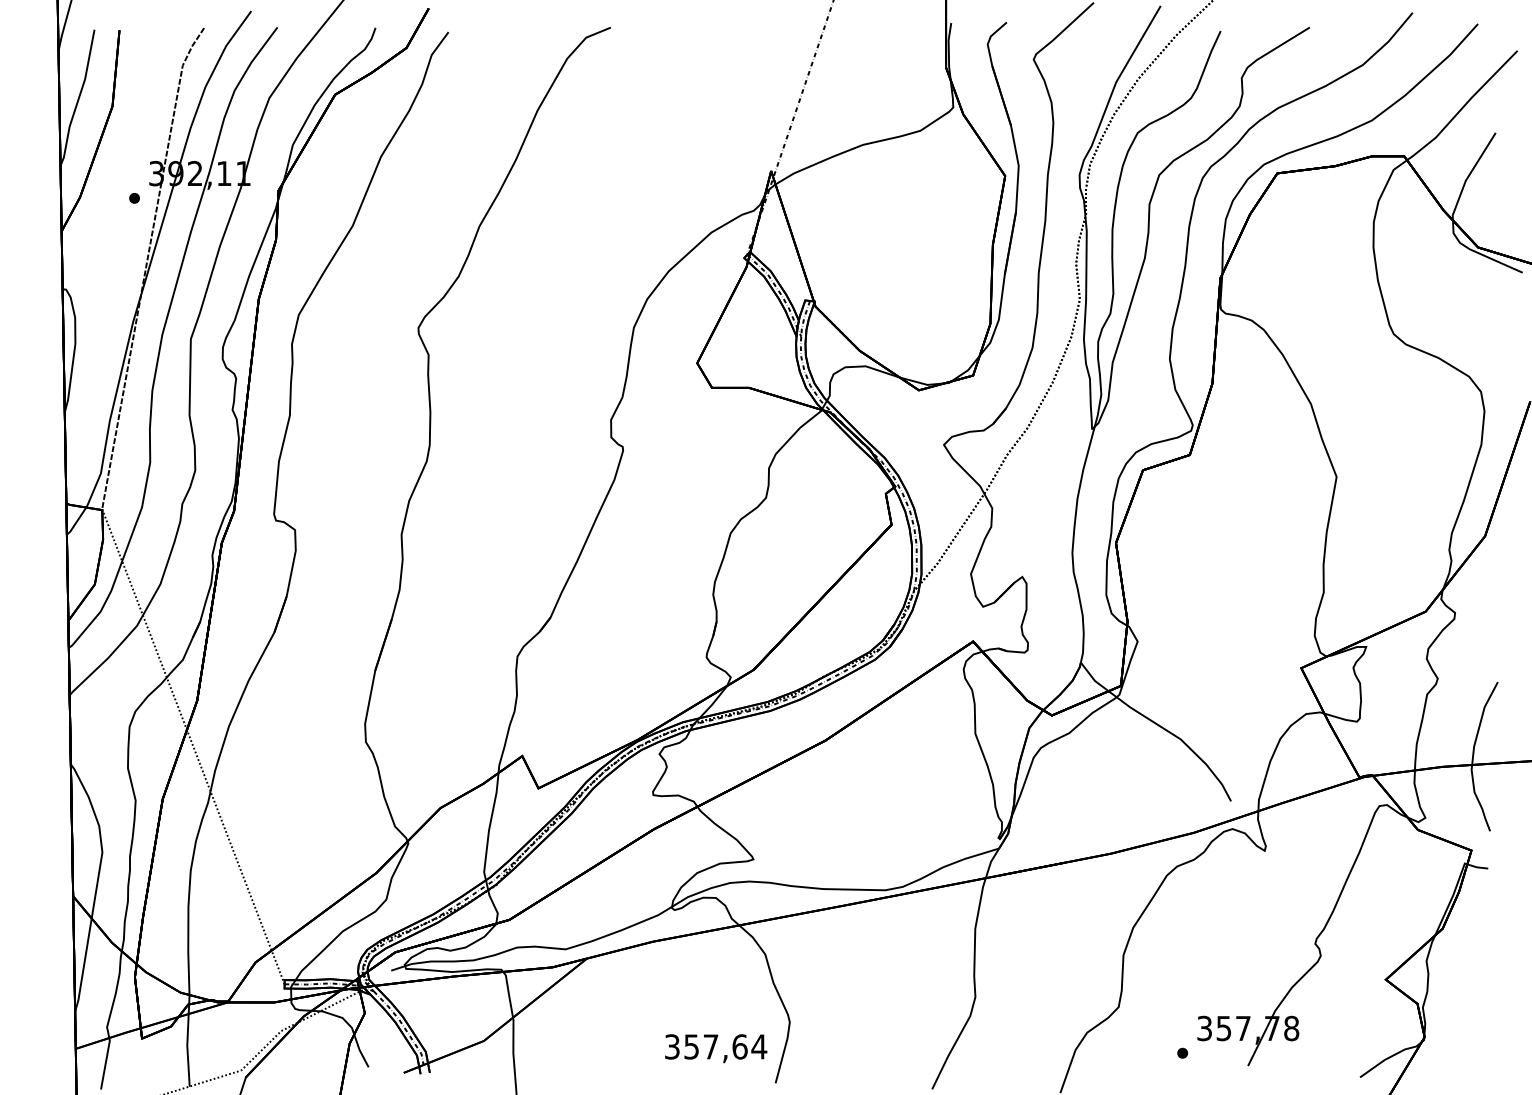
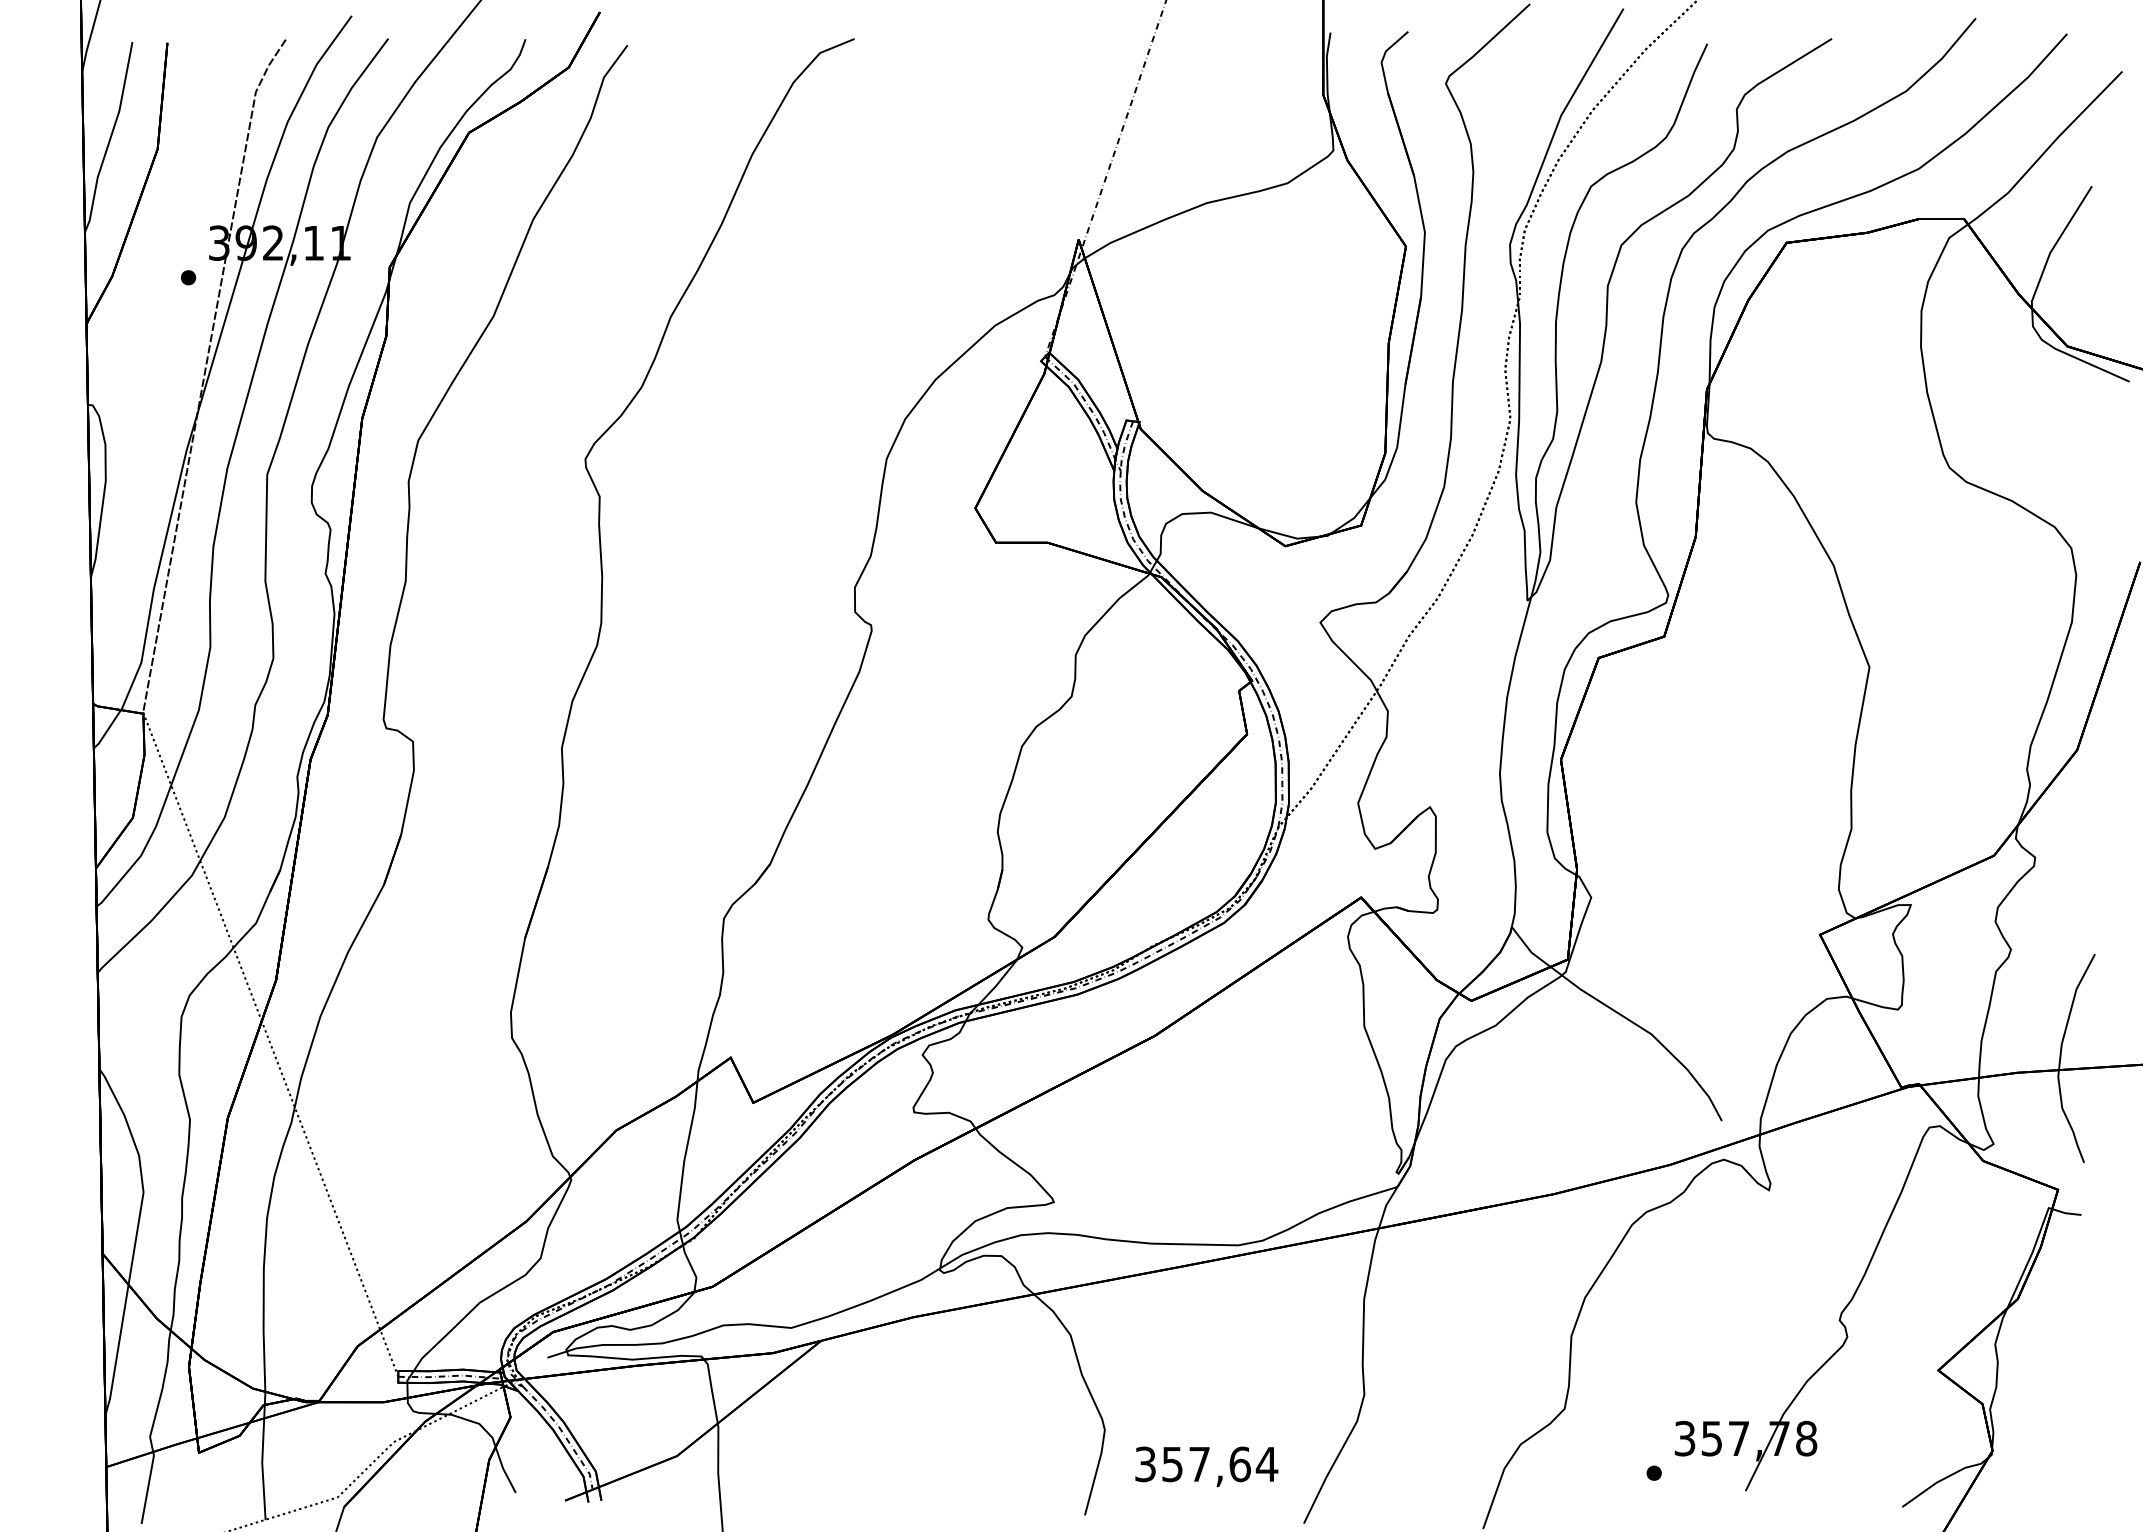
text: (715, 1048) -> (1206, 1466), moved

